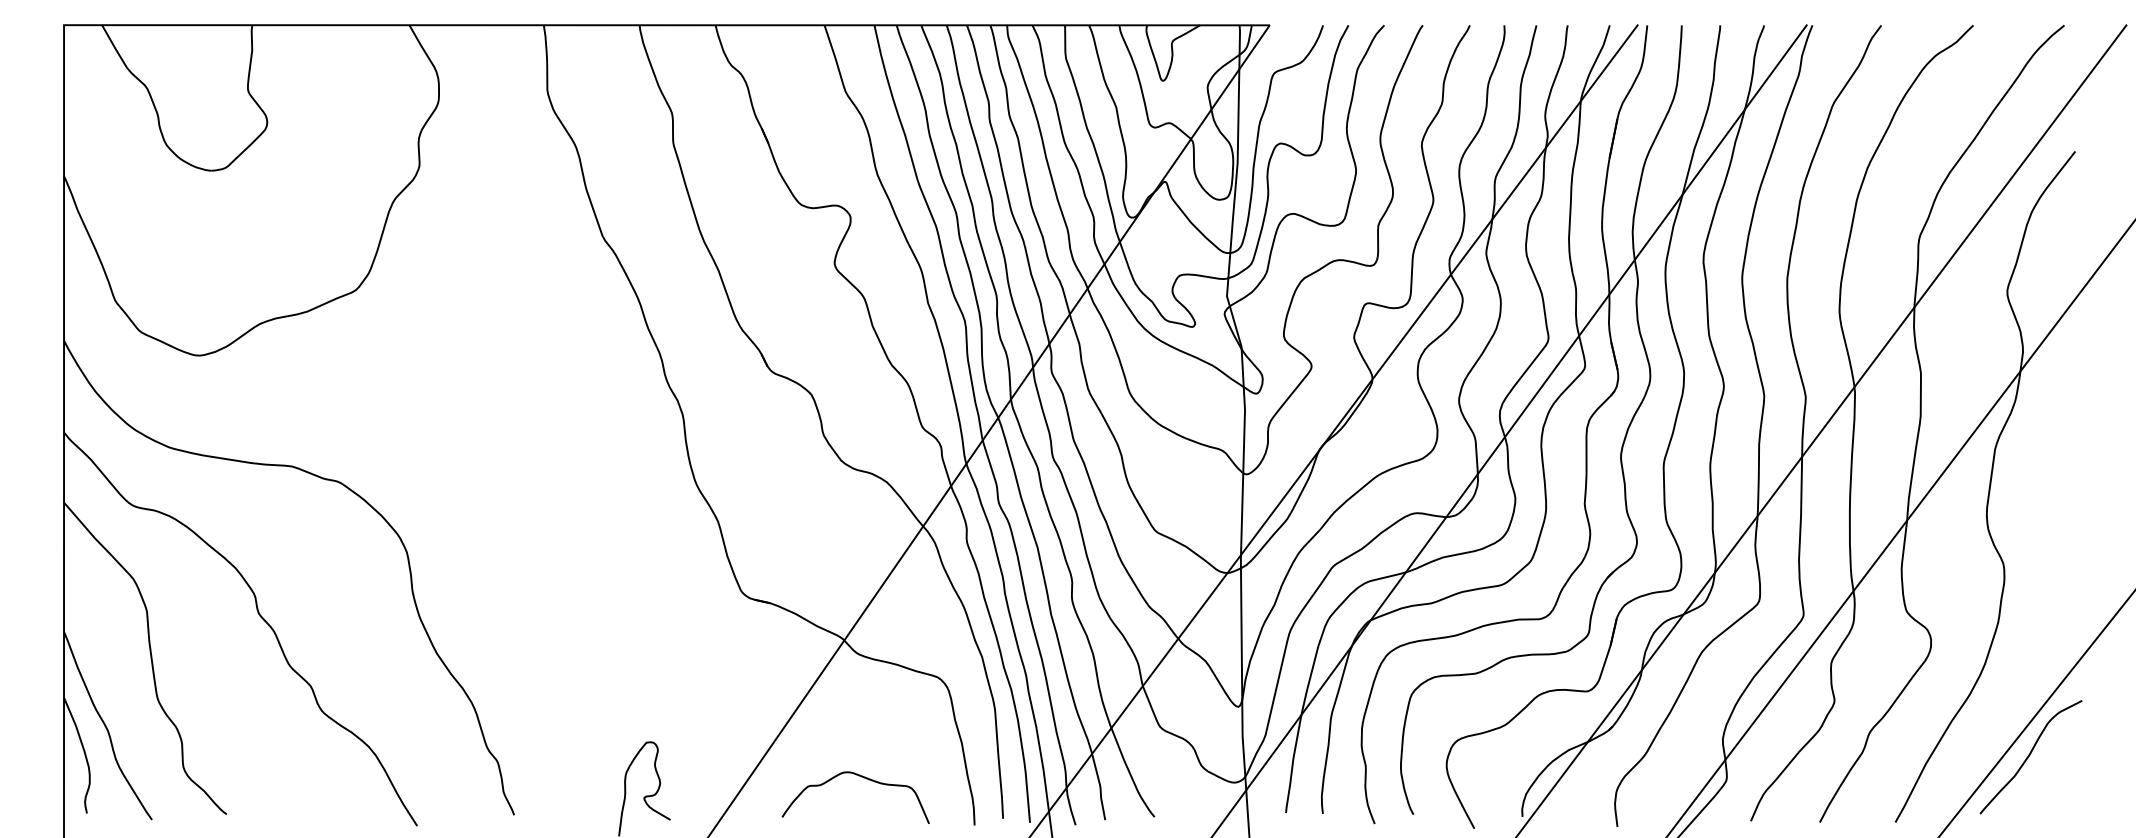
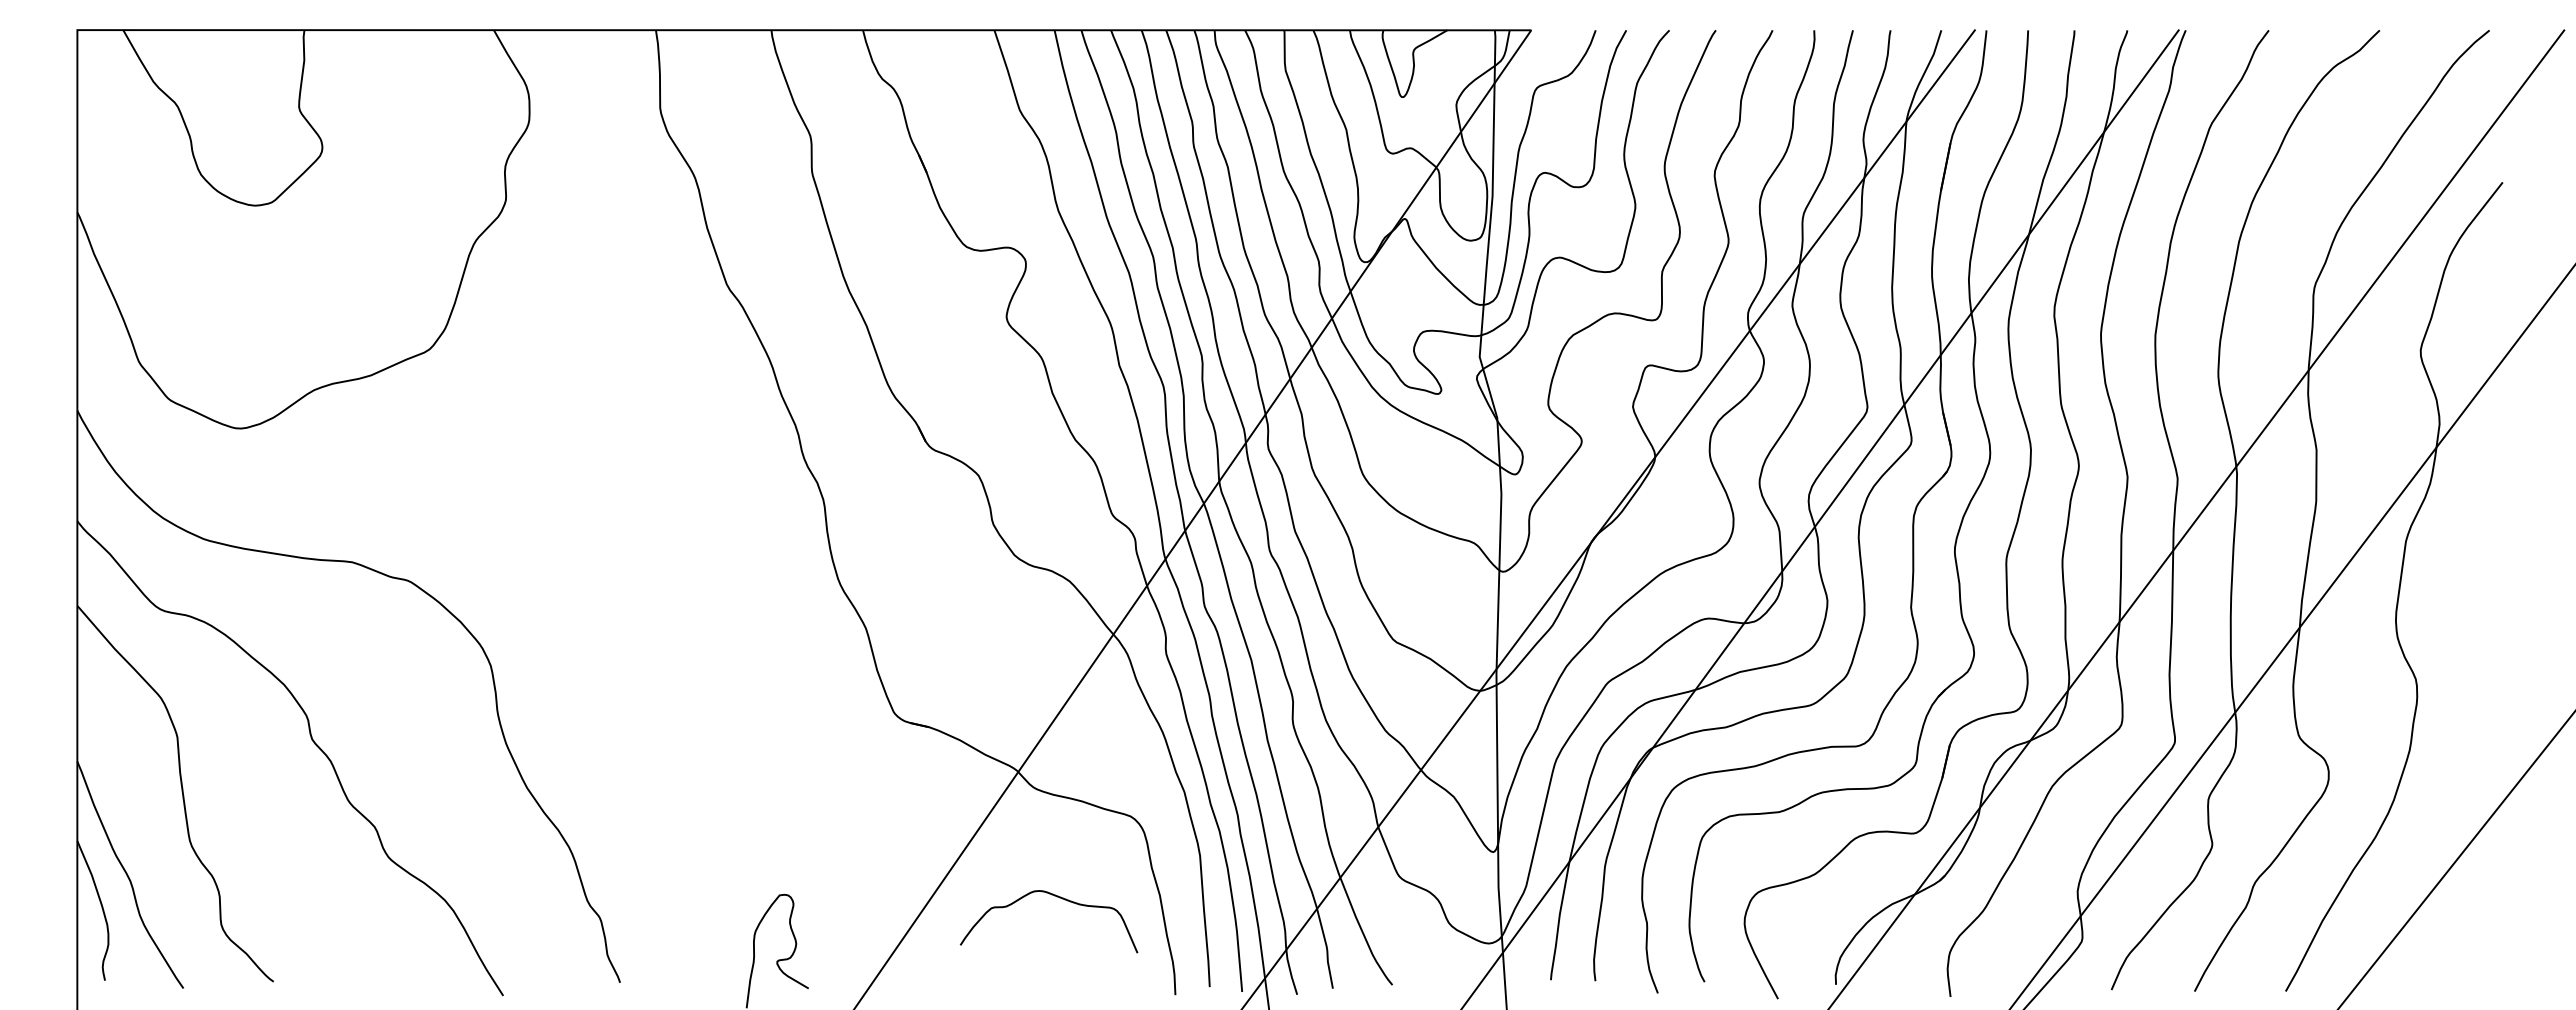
curve: (2030, 755) -> (2448, 910), removed
curve: (864, 778) -> (1059, 898), moved

